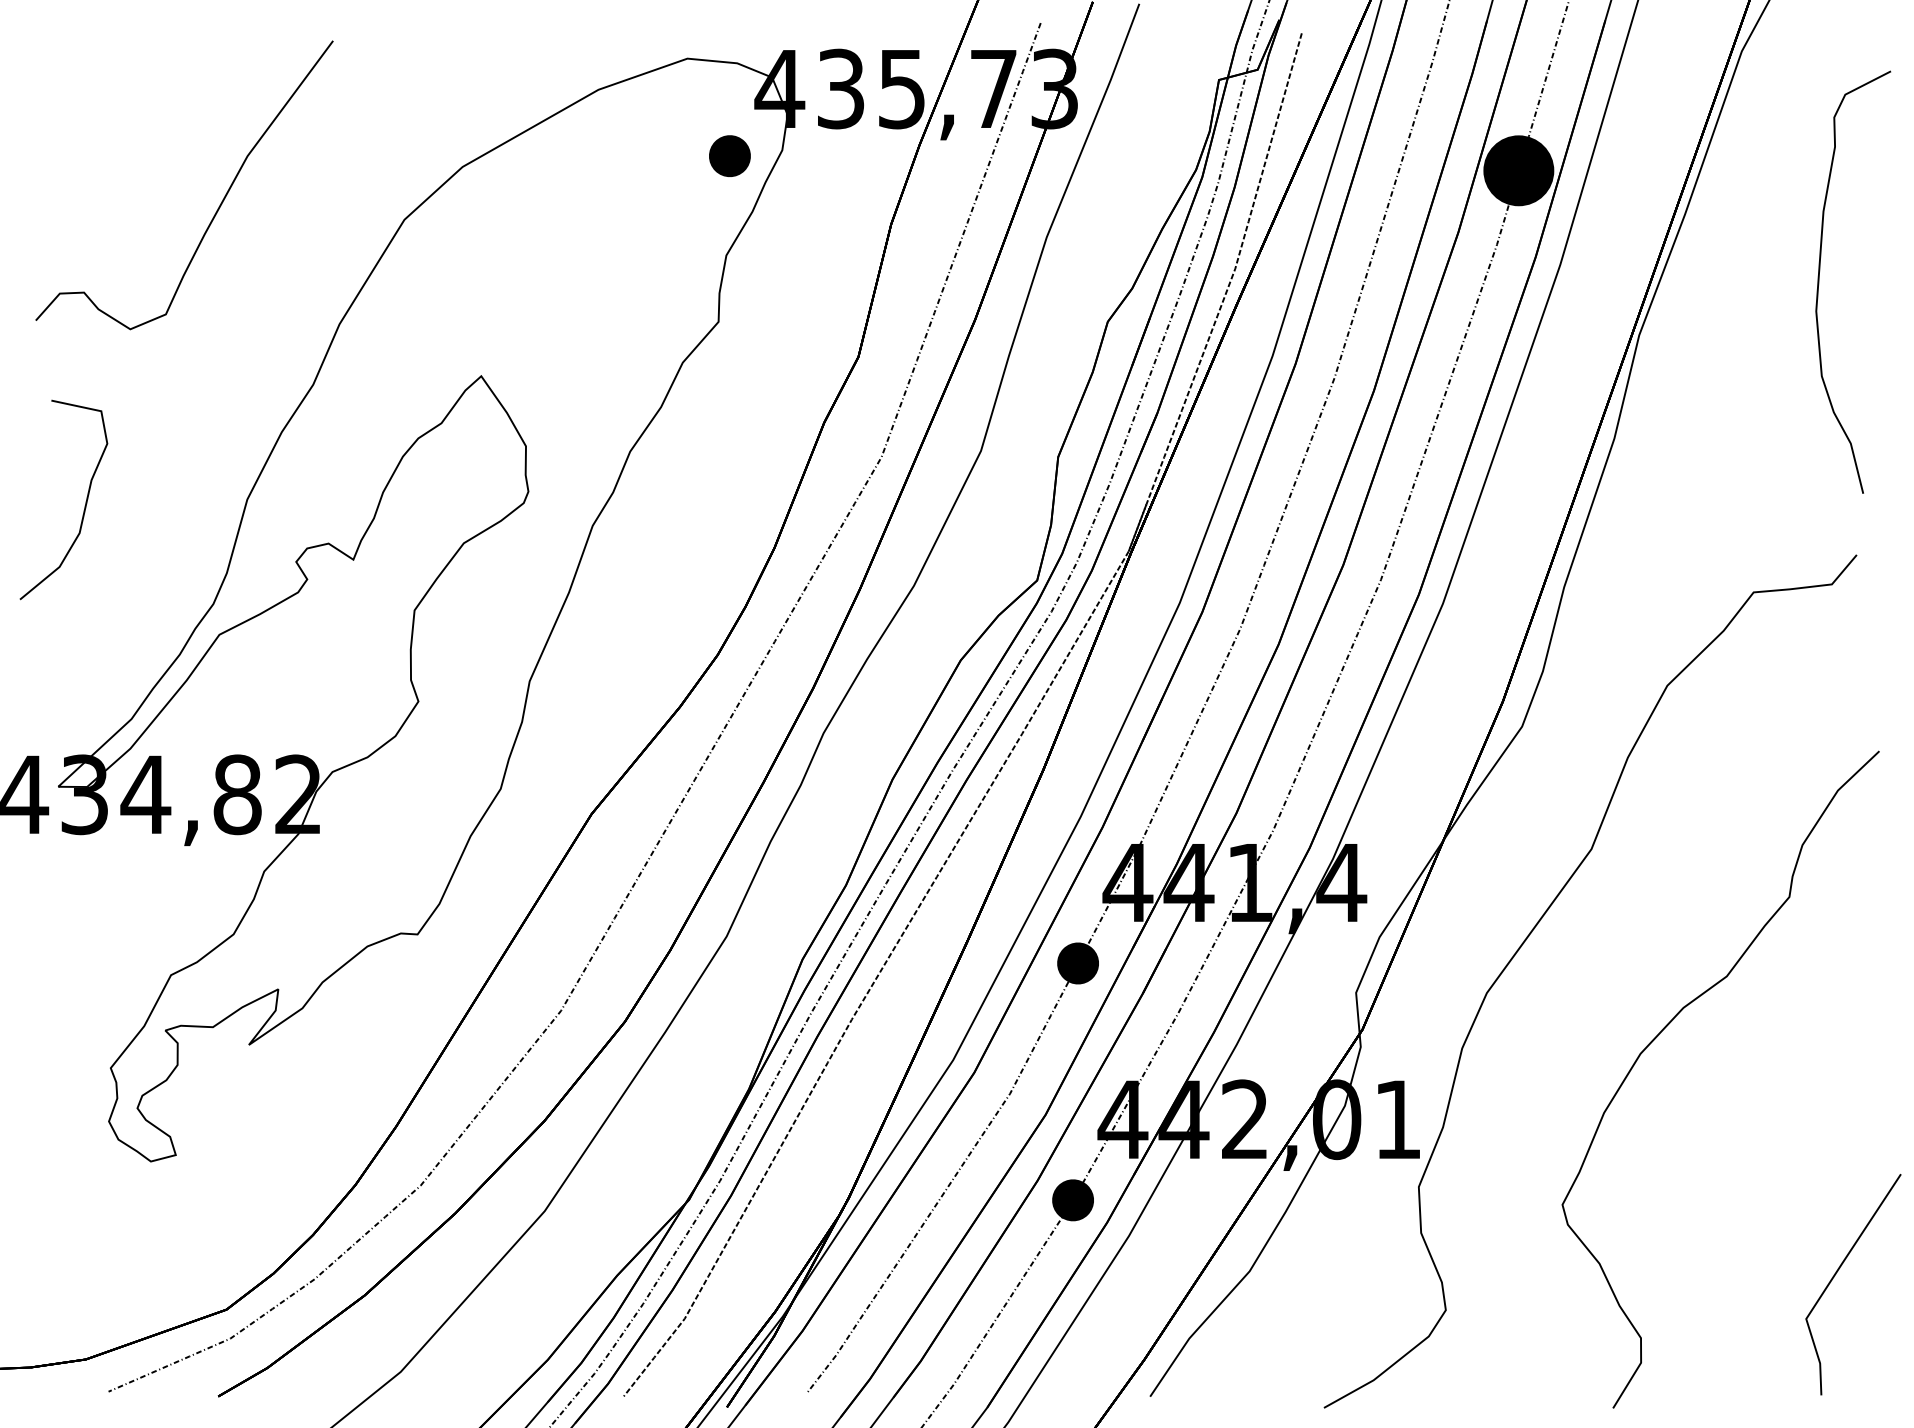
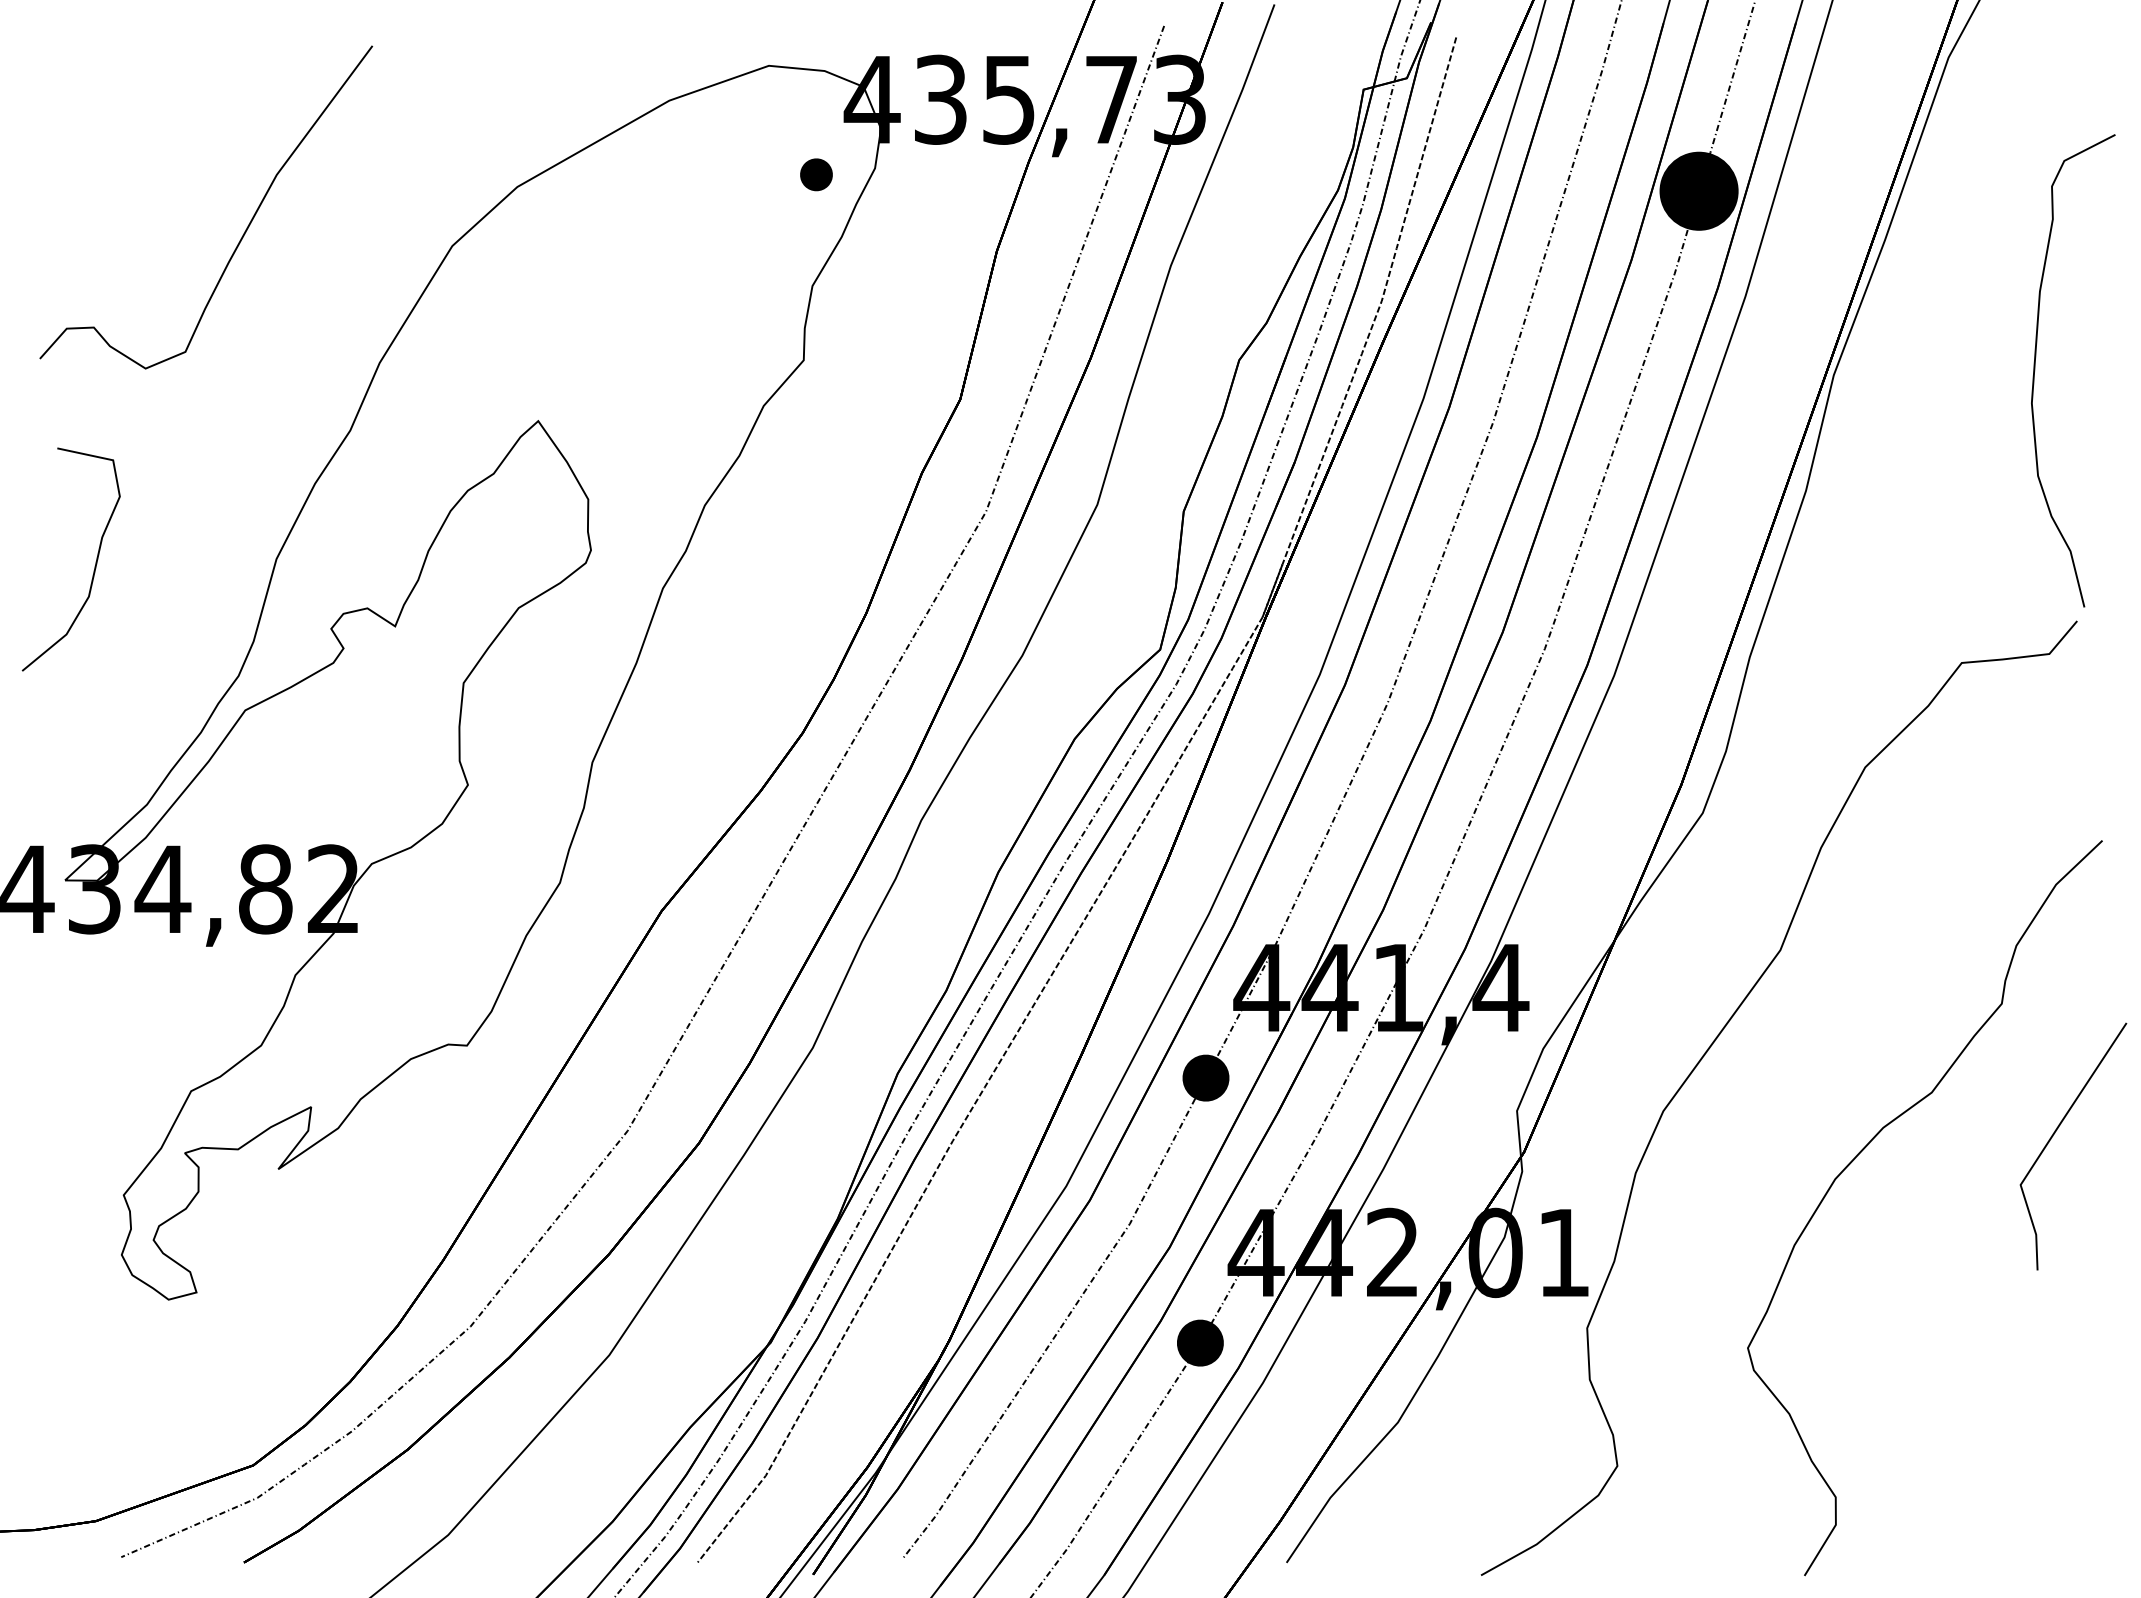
part: (729, 155) -> (815, 174), size x0.7
curve: (1819, 281) -> (2035, 369), moved
line: (1836, 1274) -> (2054, 1135), moved

